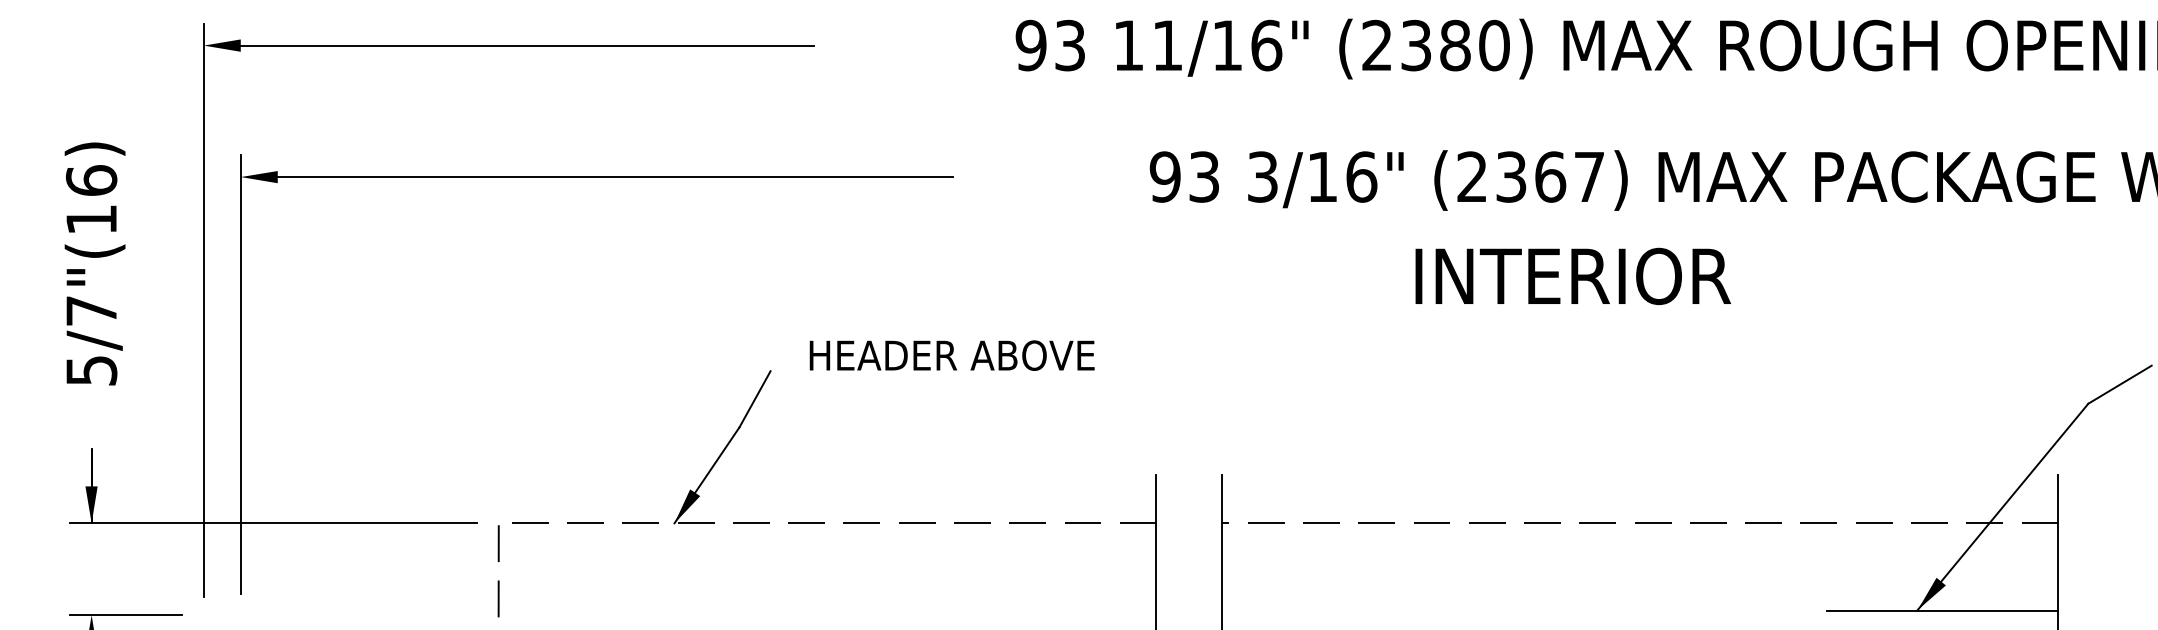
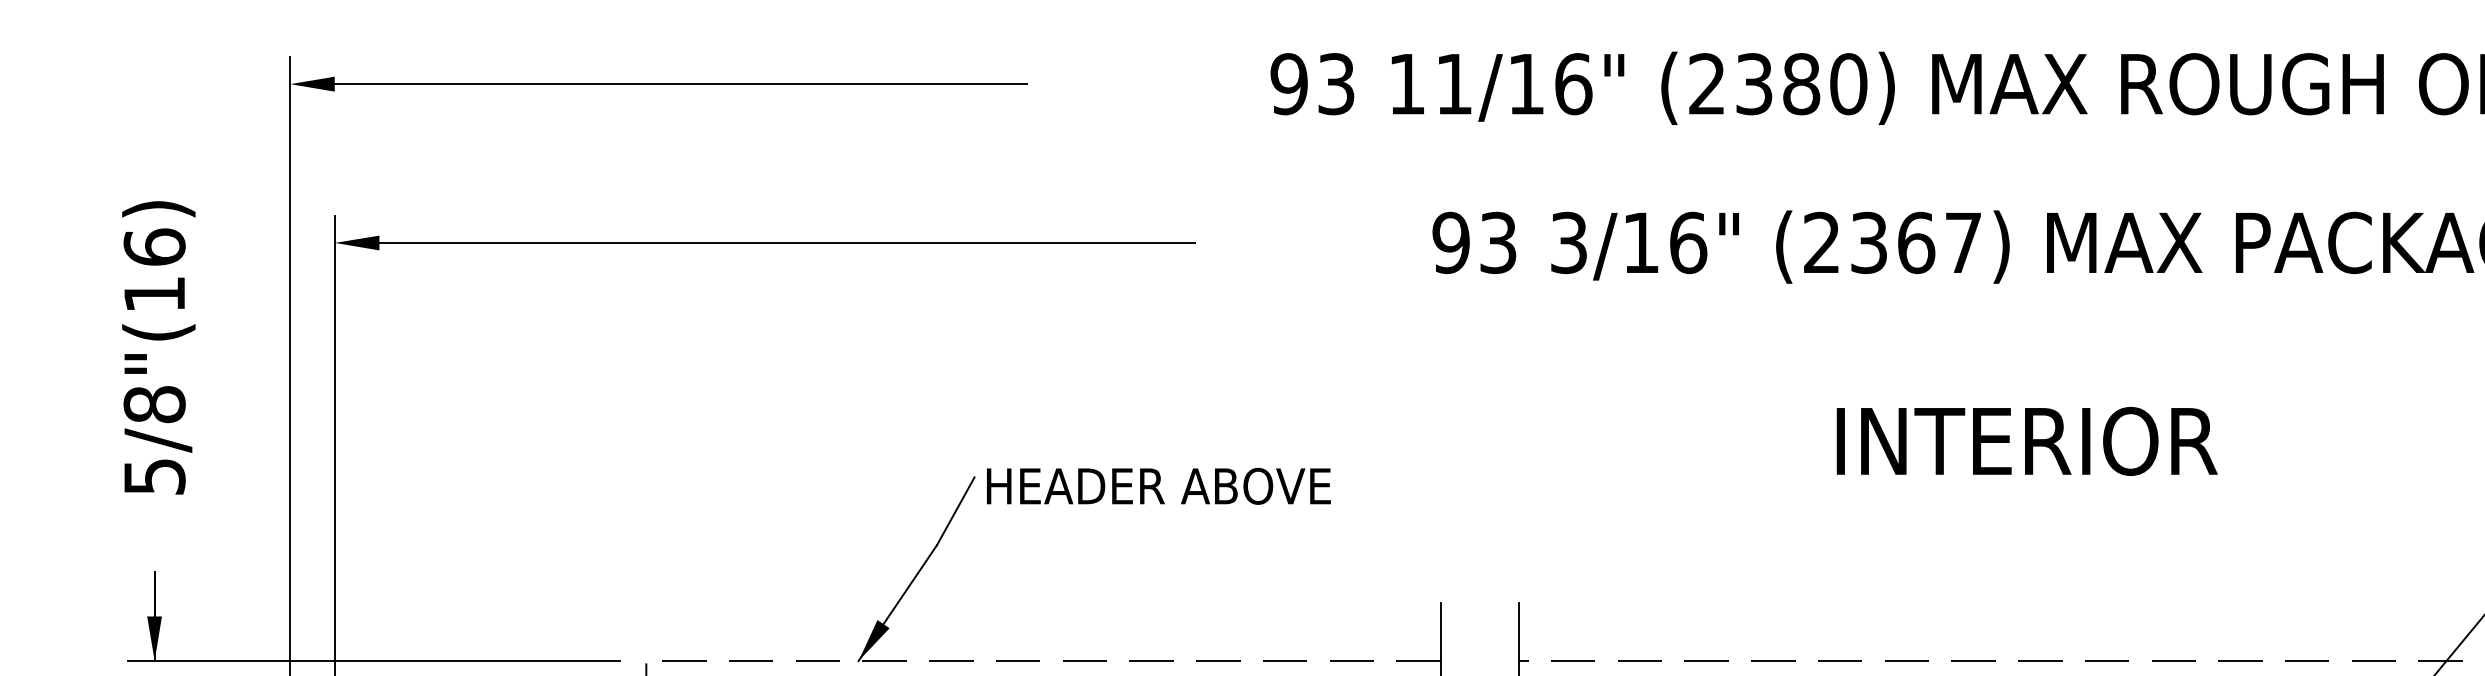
text: (1572, 276) -> (2026, 441), moved
text: (91, 310) -> (154, 404), 5/7"(16) -> 5/8"(16)
text: (951, 355) -> (1158, 486), moved

